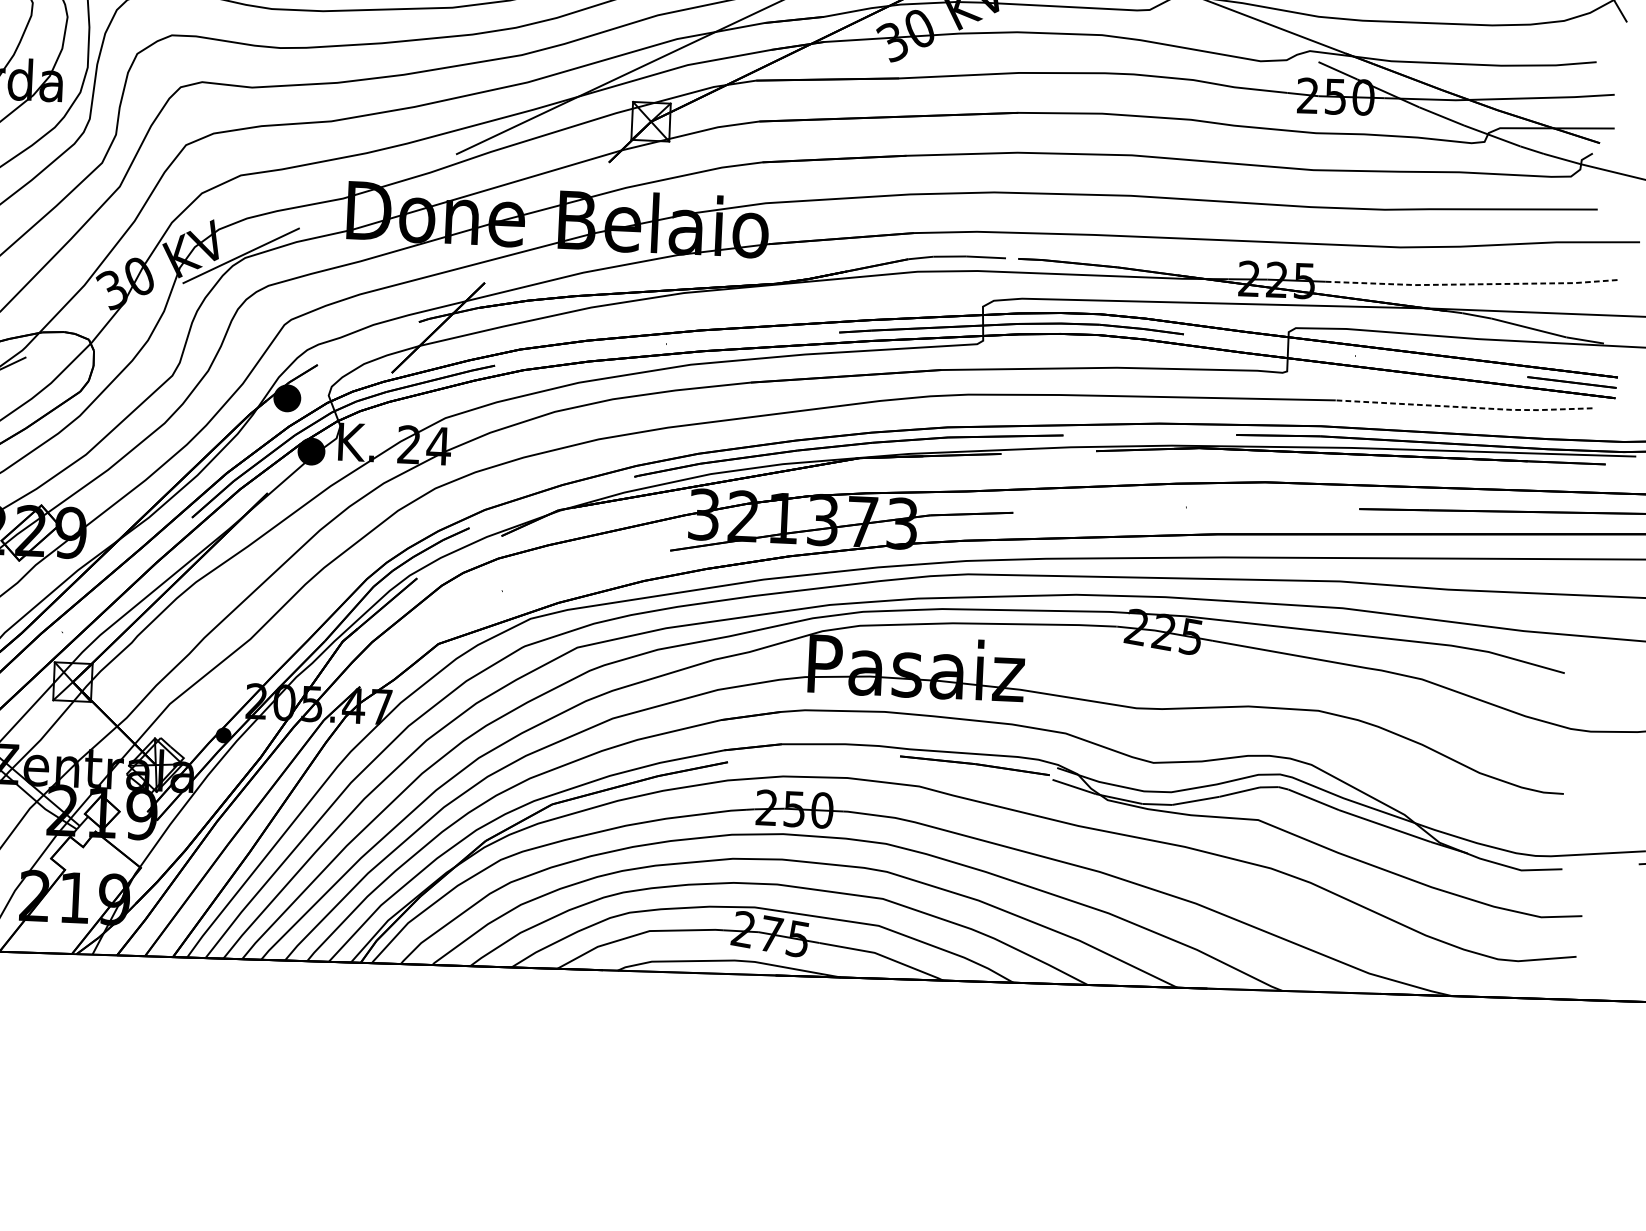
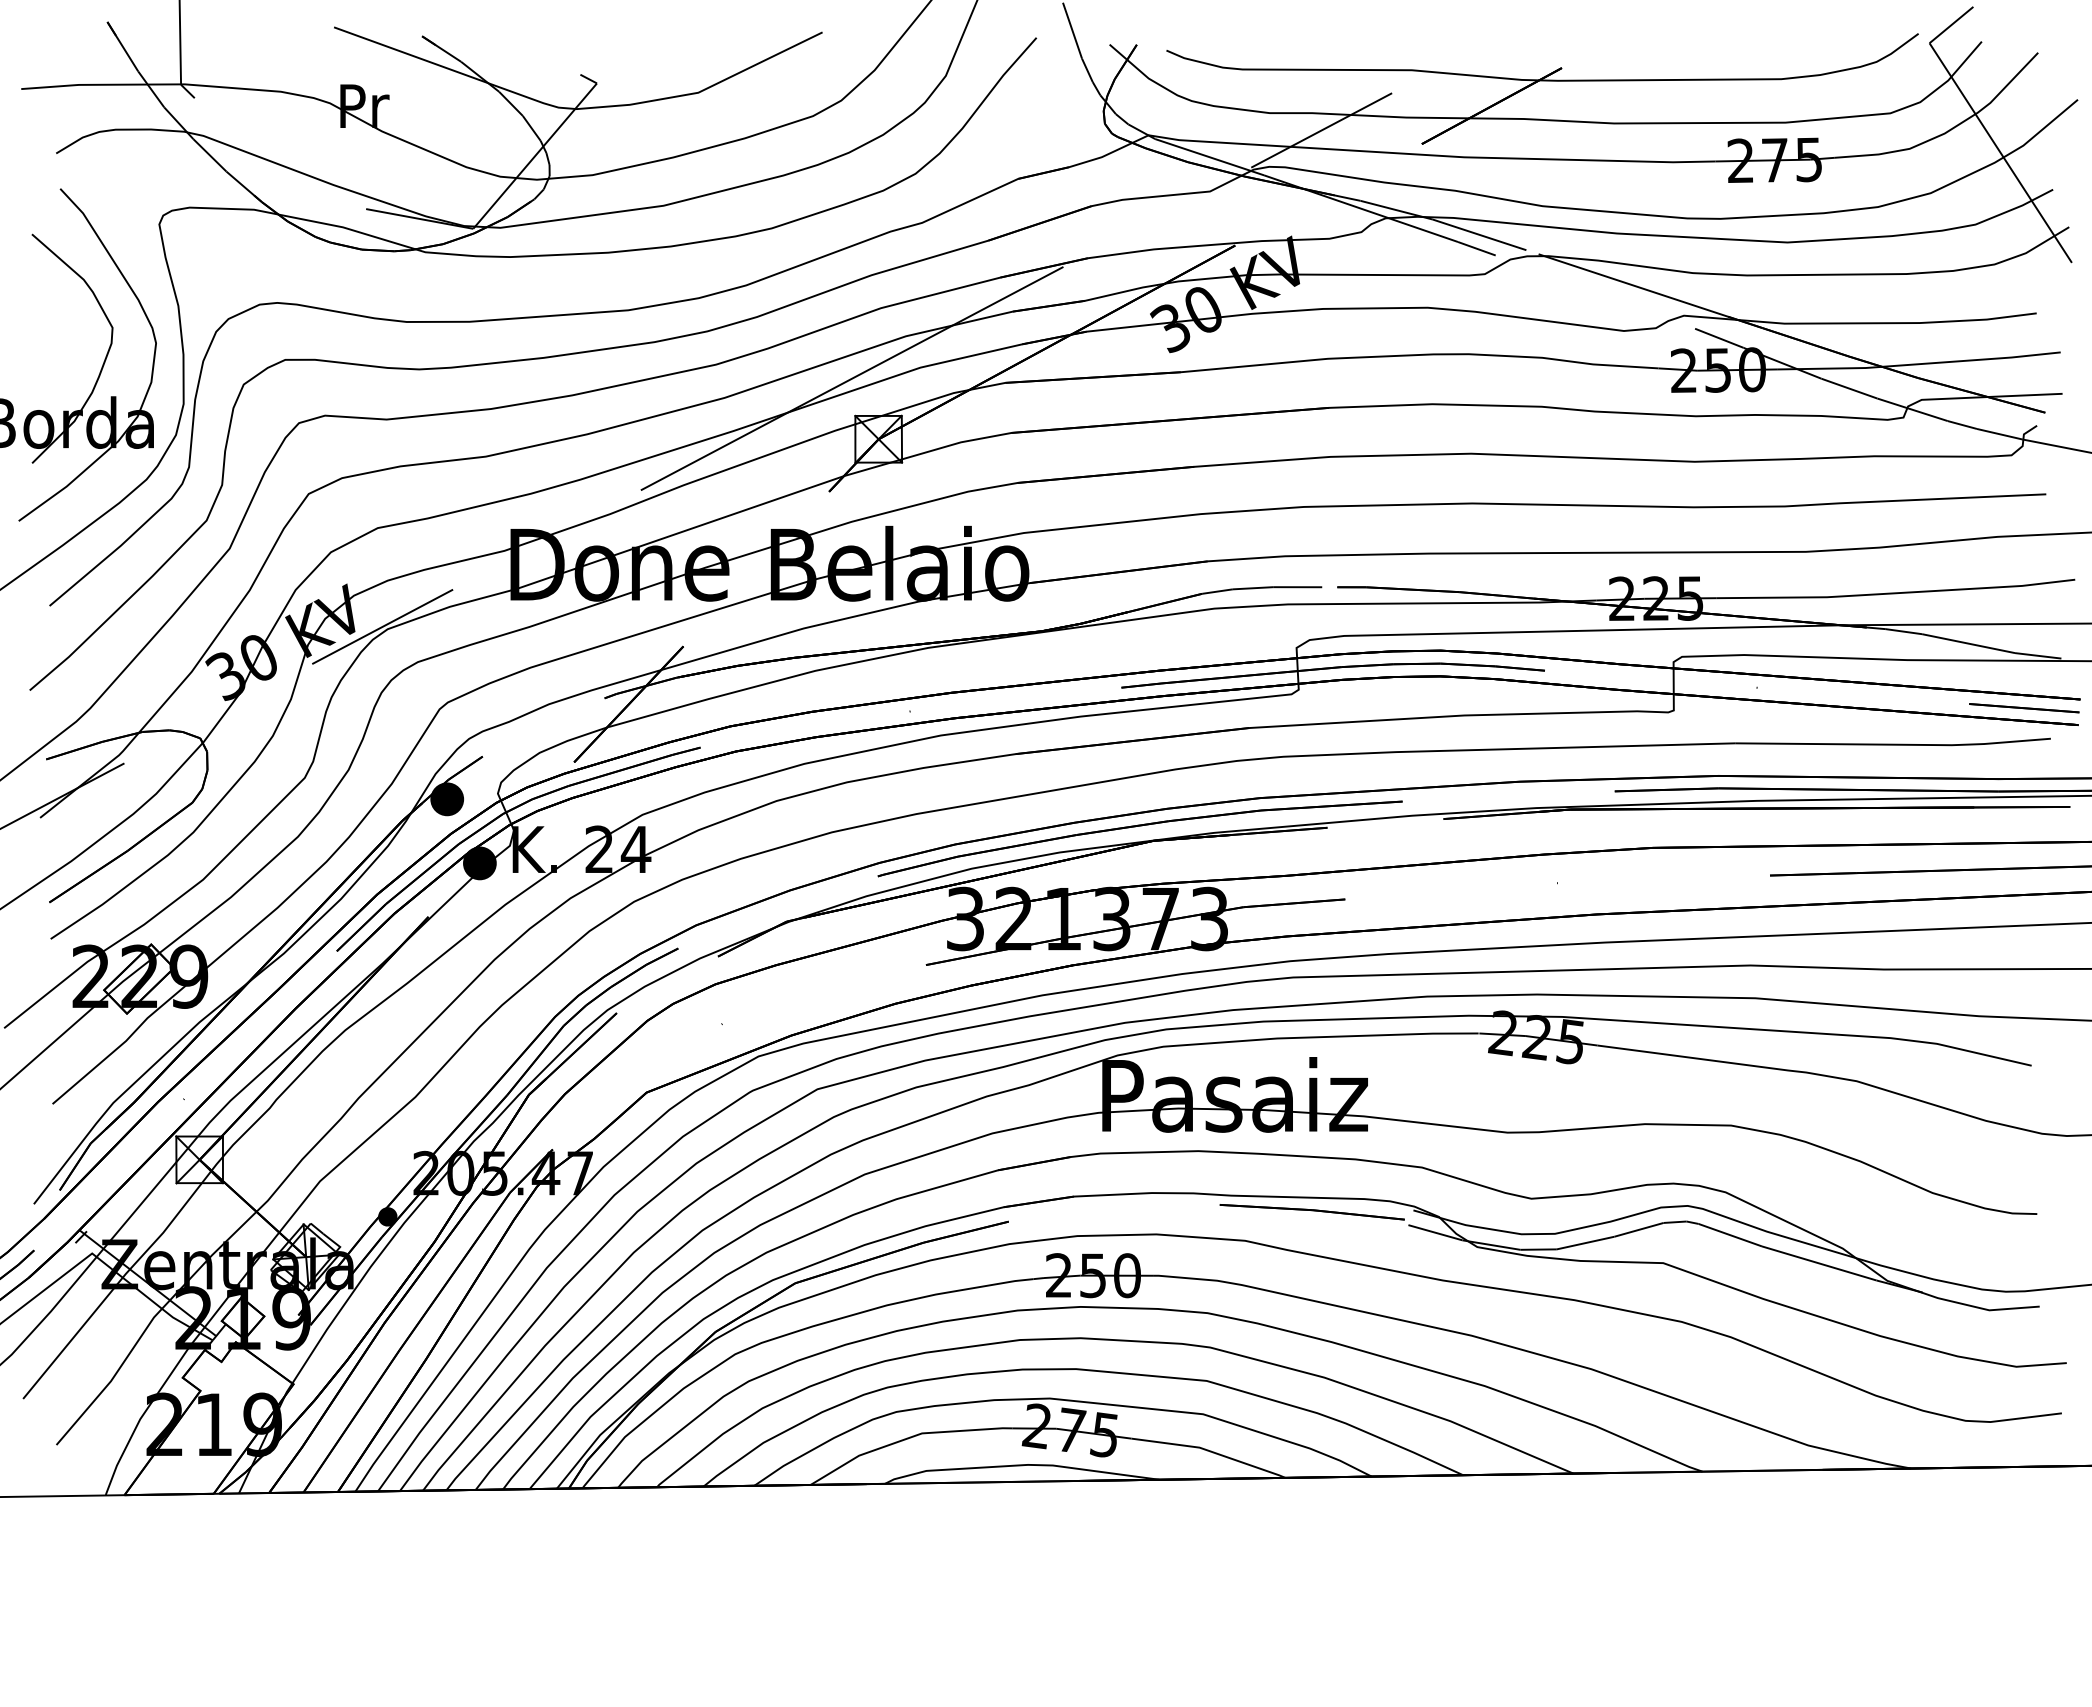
line: (1472, 284) -> (1896, 593), dashed -> solid
line: (1464, 407) -> (1893, 744), dashed -> solid

